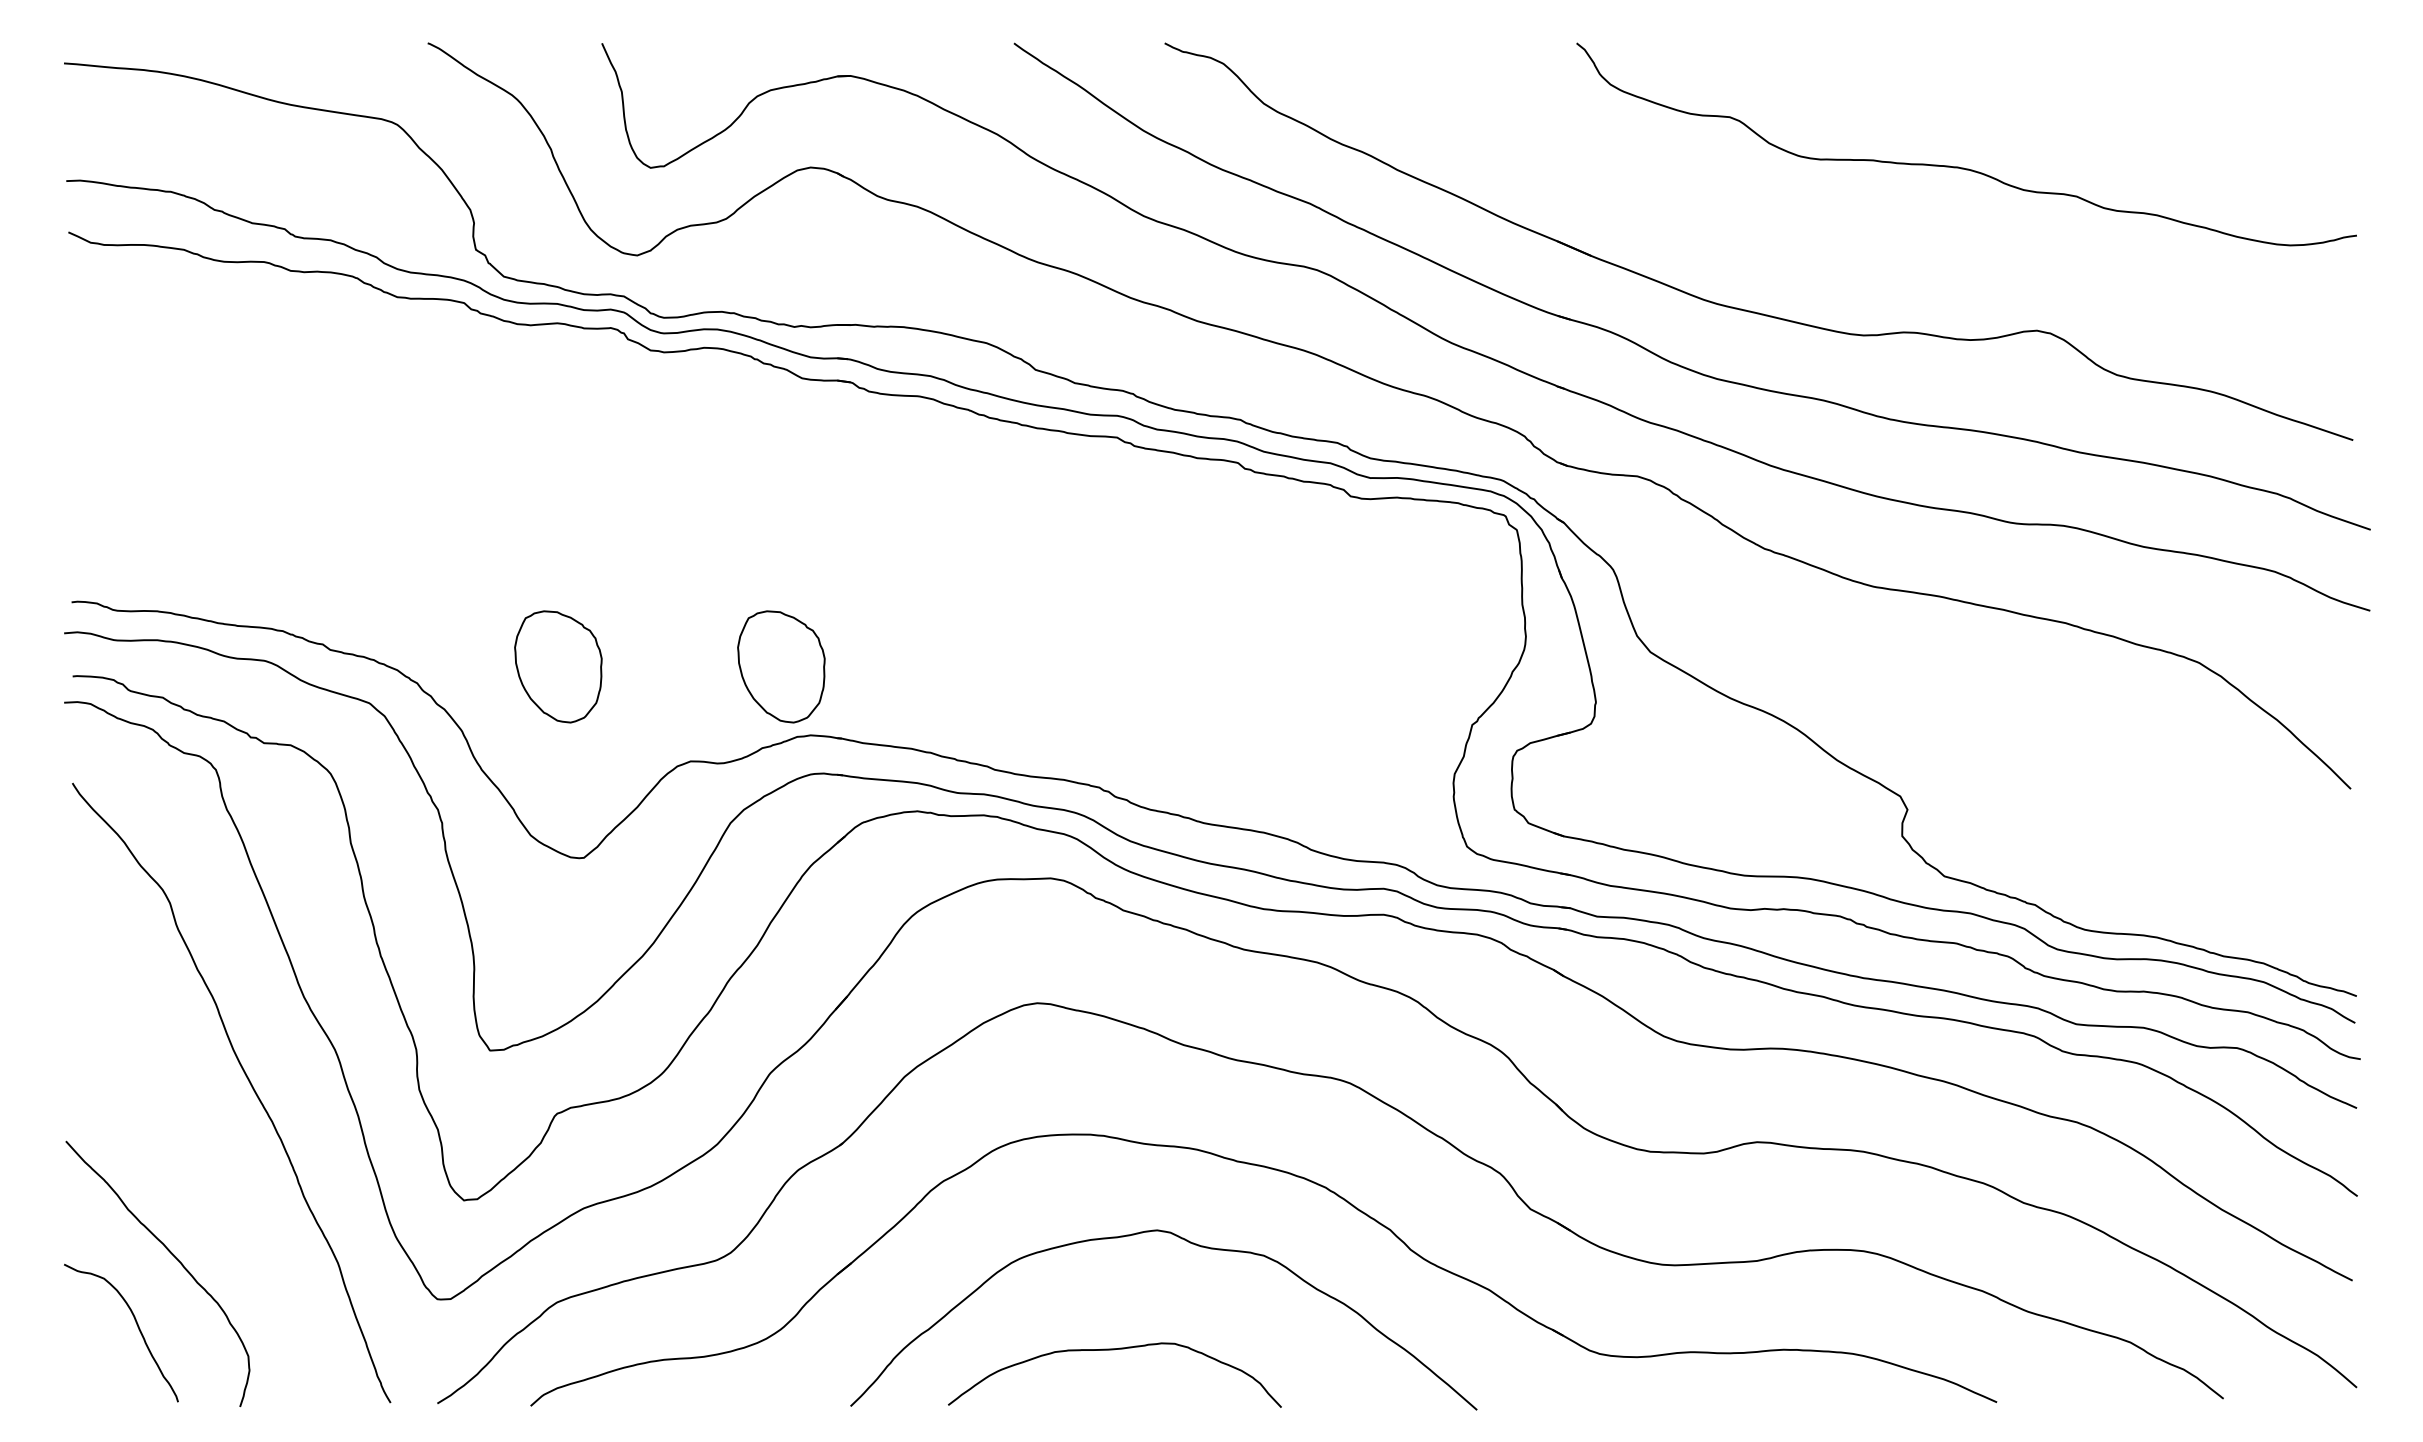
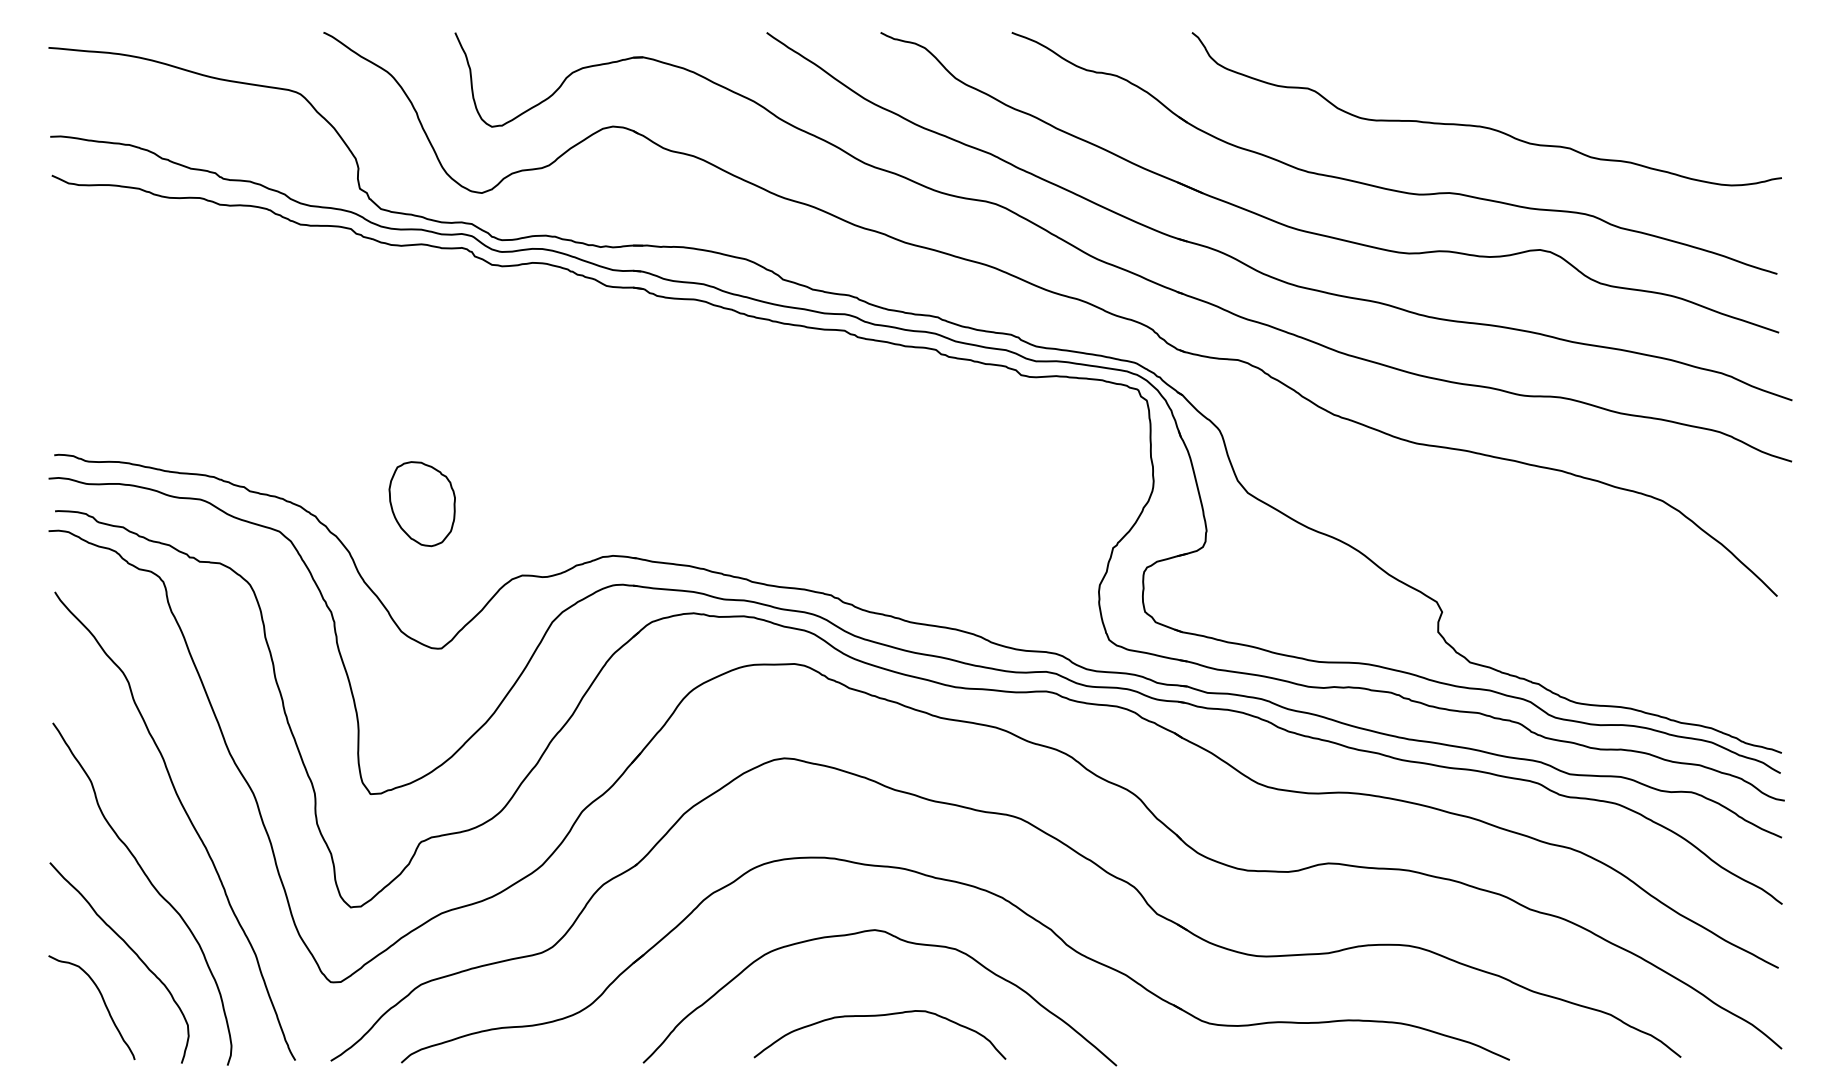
part: (1836, 249) -> (1388, 188), added
part: (781, 666) -> (590, 503), removed
curve: (200, 1171) -> (151, 885), added
curve: (1114, 1350) -> (879, 1016), moved

